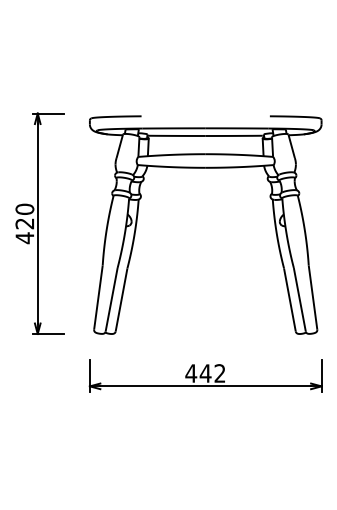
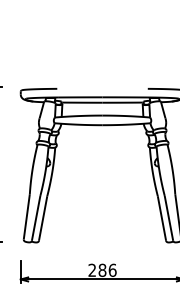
text: (205, 373) -> (102, 270), 442 -> 286

